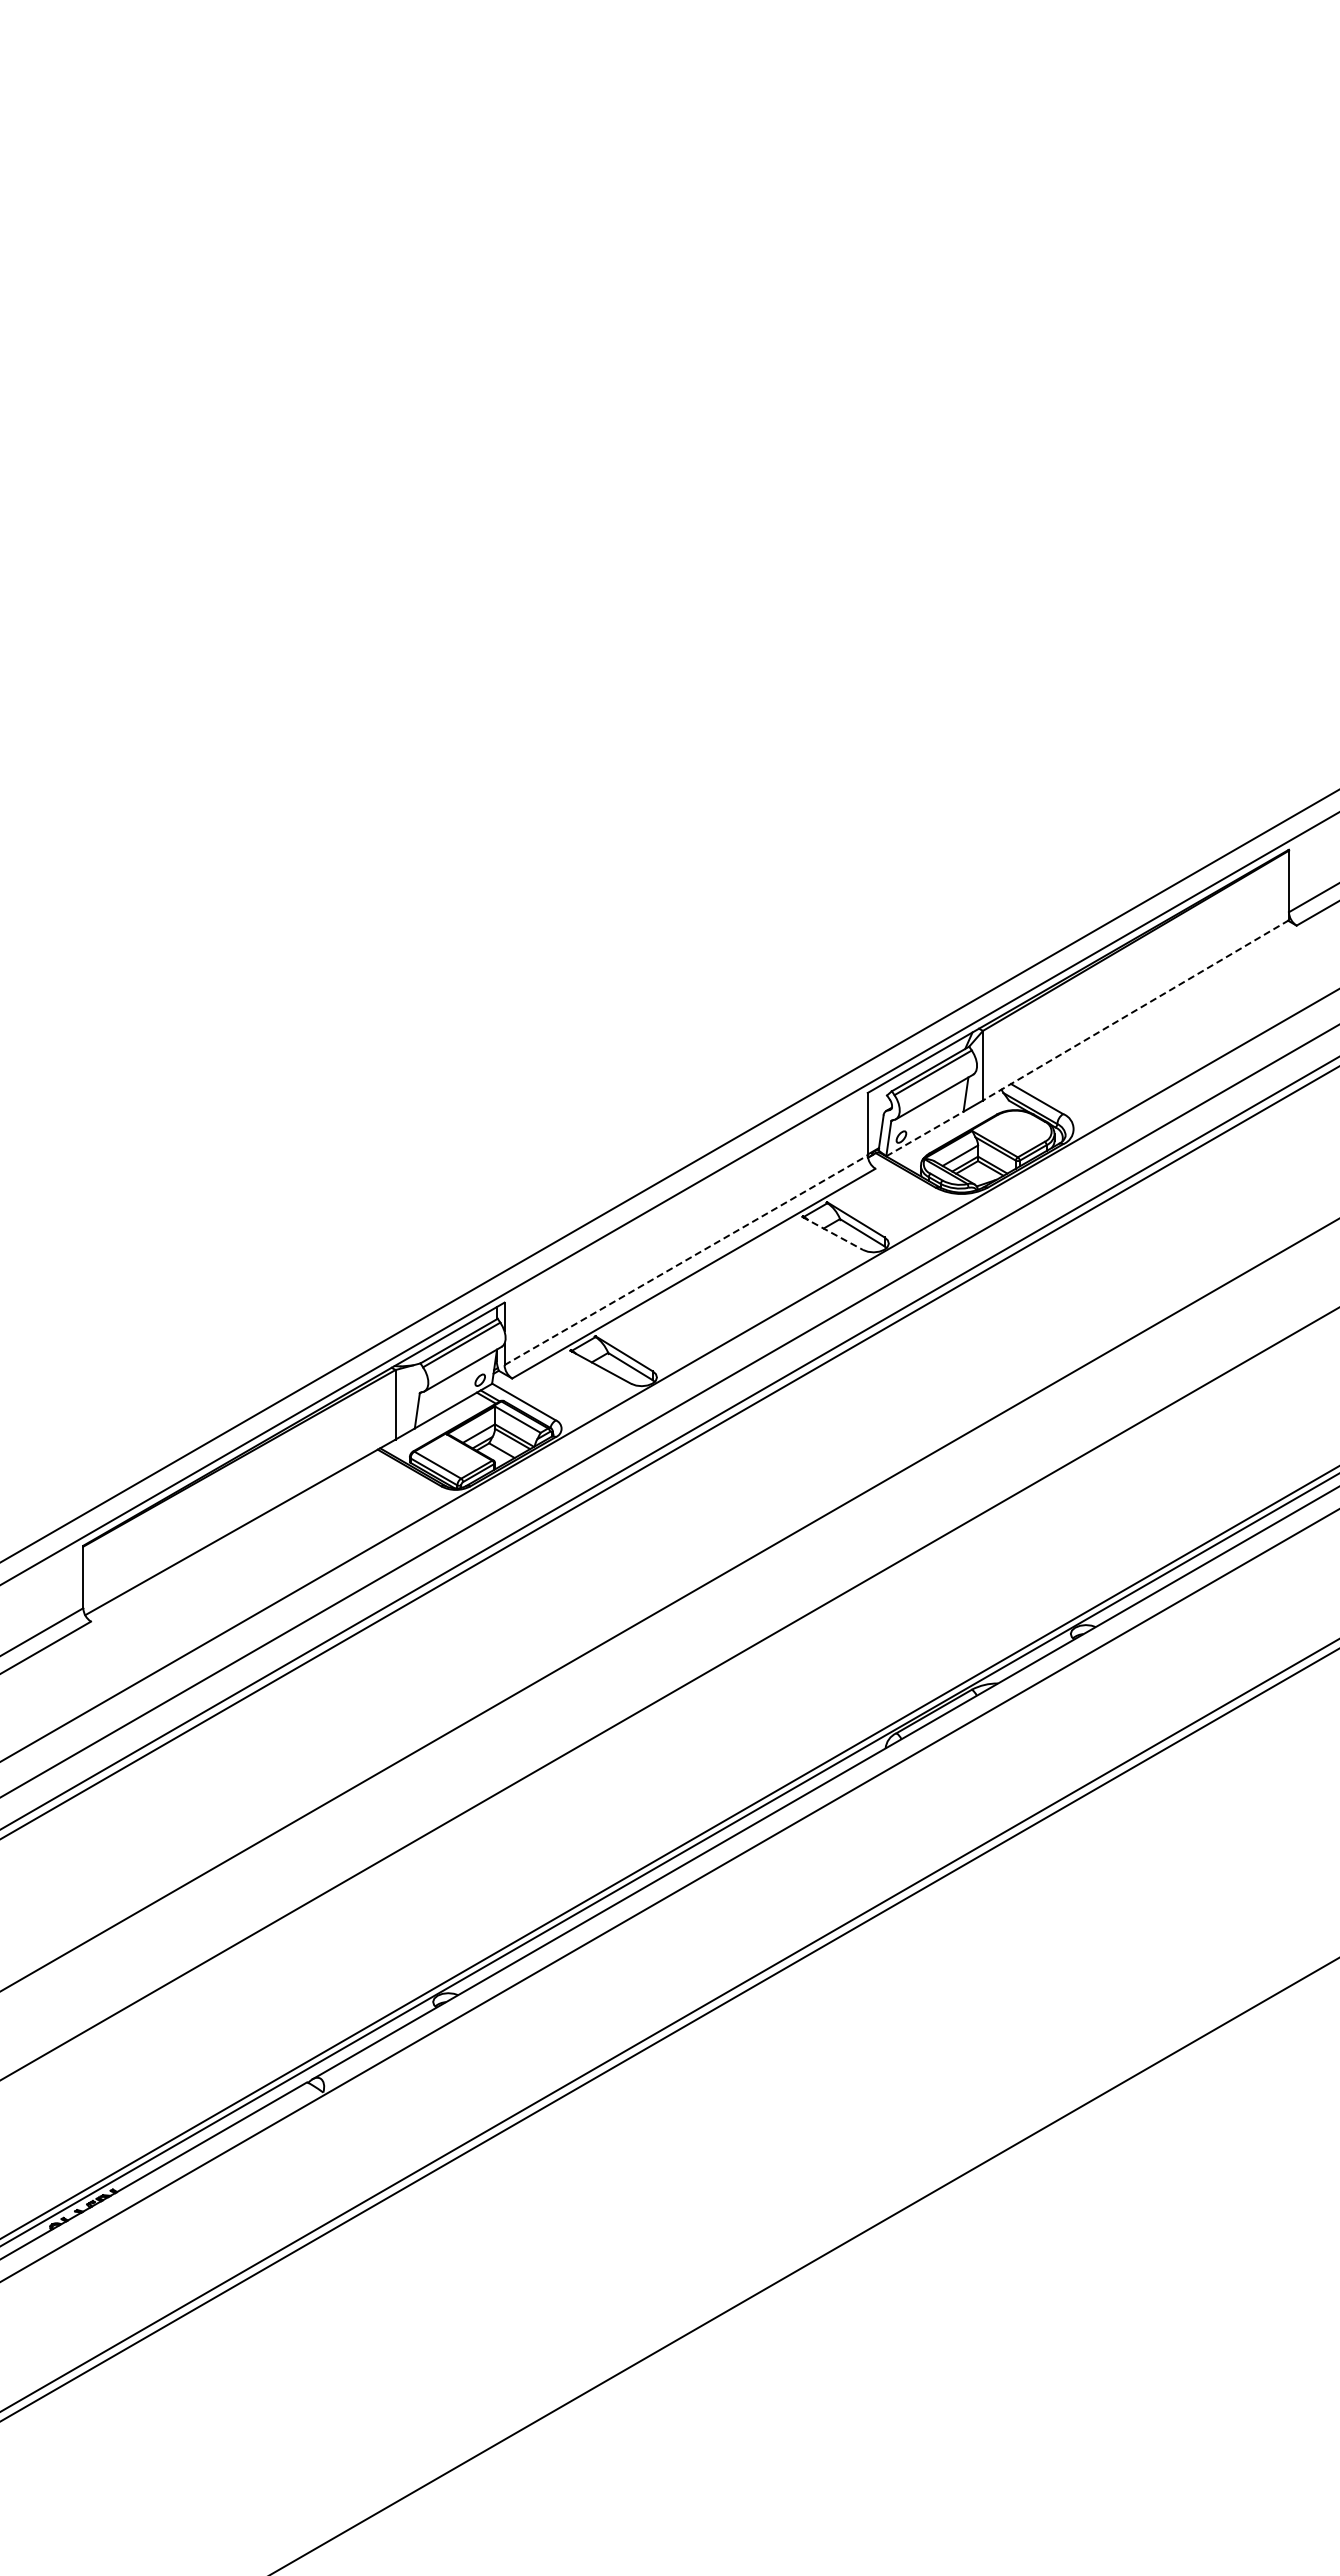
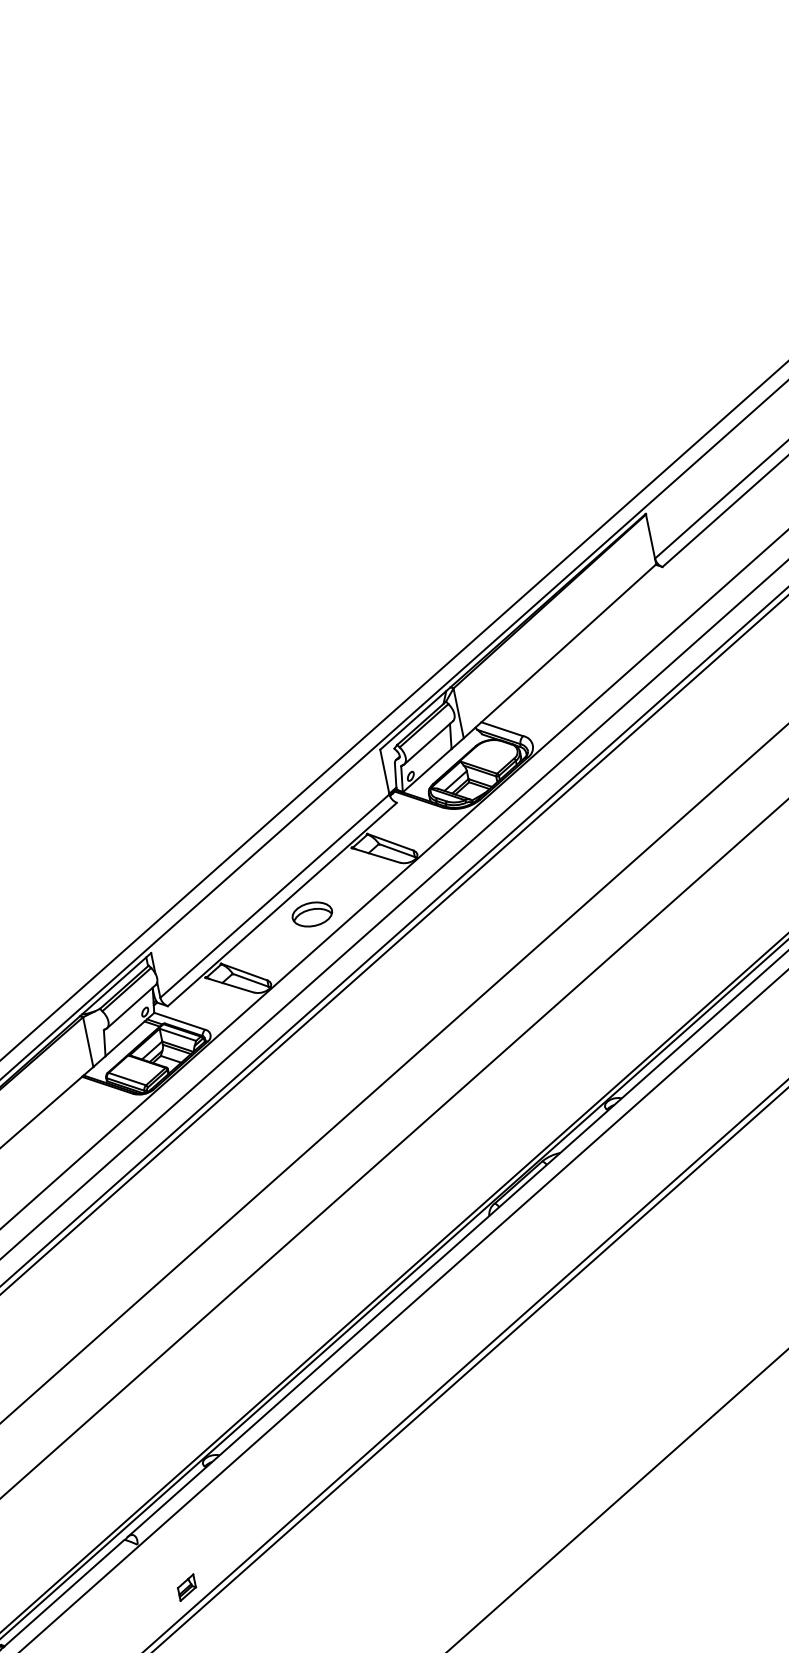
line: (1135, 1010) -> (559, 651), dashed -> solid
line: (924, 1134) -> (426, 771), dashed -> solid
line: (832, 1233) -> (375, 855), dashed -> solid
line: (686, 1260) -> (275, 896), dashed -> solid
part: (730, 1295) -> (311, 914), added
part: (377, 2163) -> (186, 1587), added

